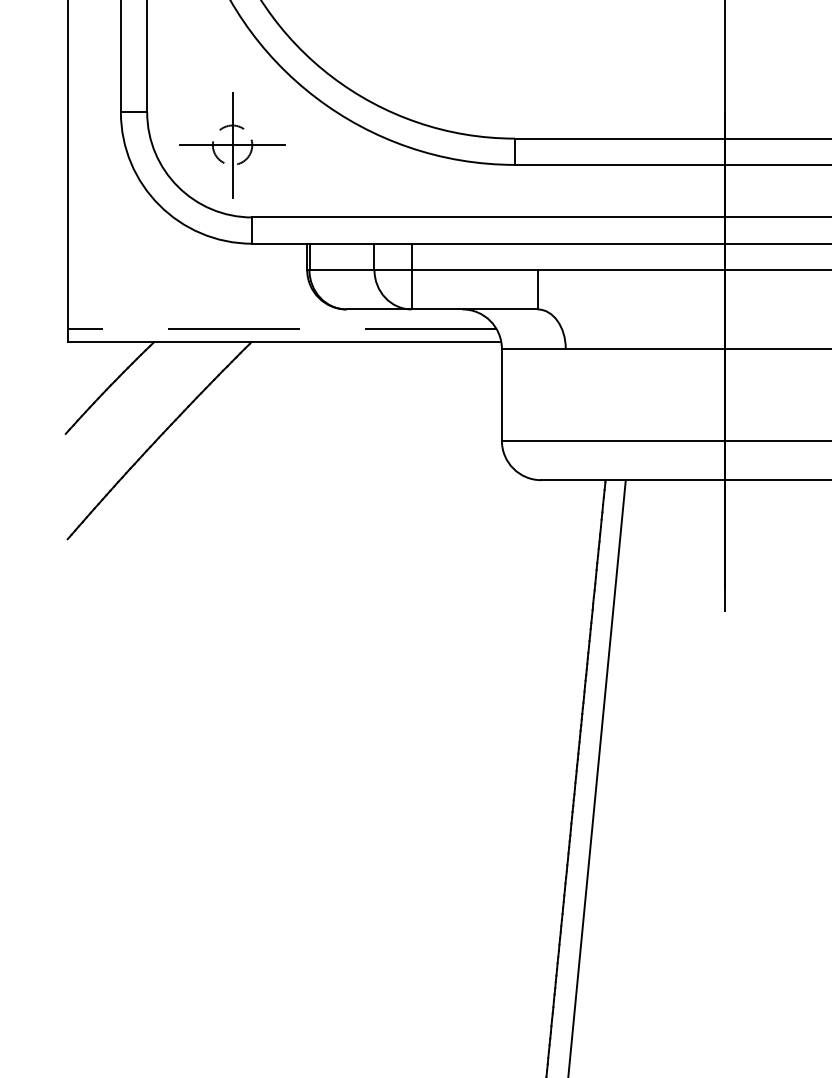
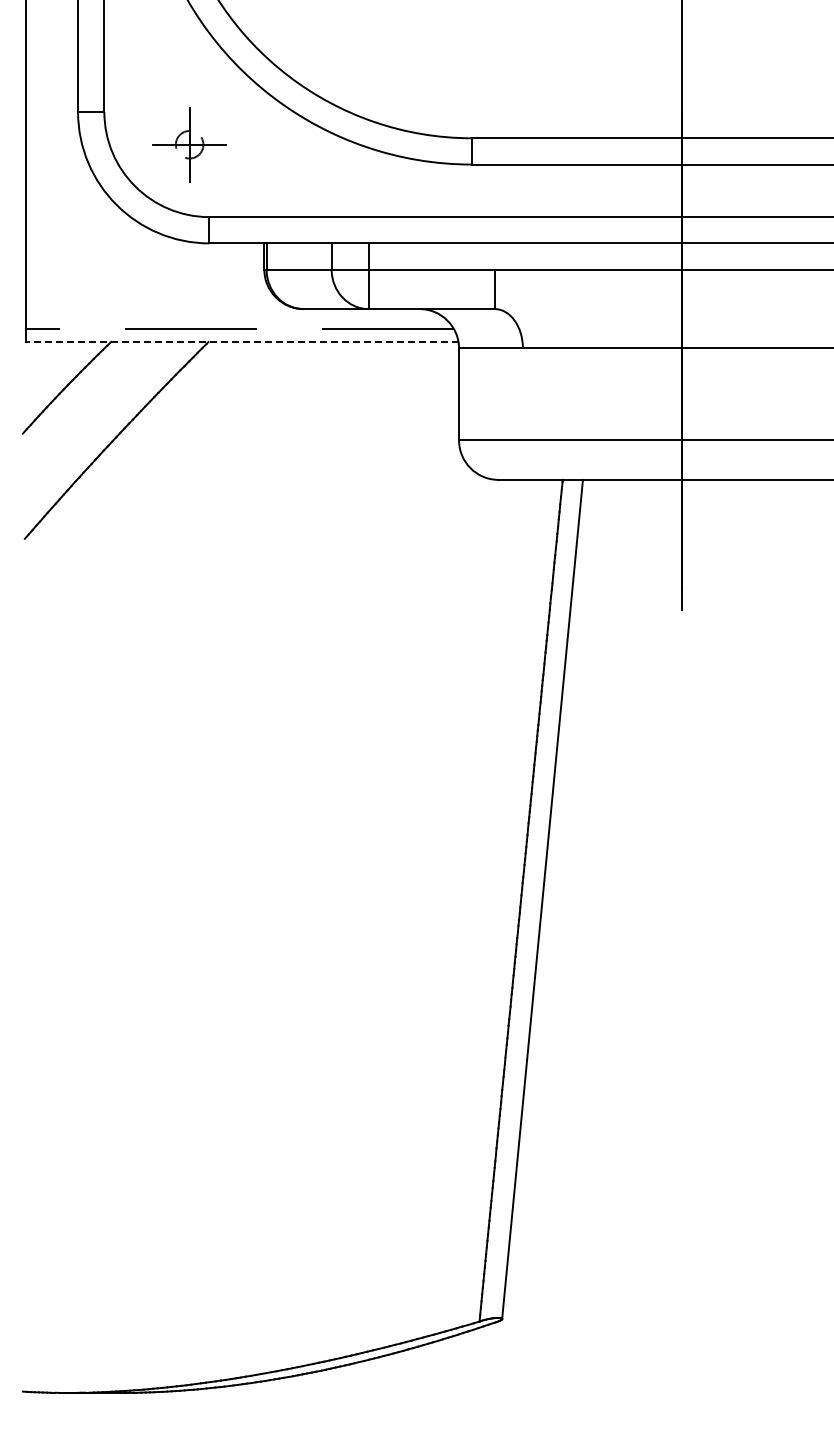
part: (232, 144) -> (189, 144), size x0.7
line: (285, 341) -> (242, 341), solid -> dashed

